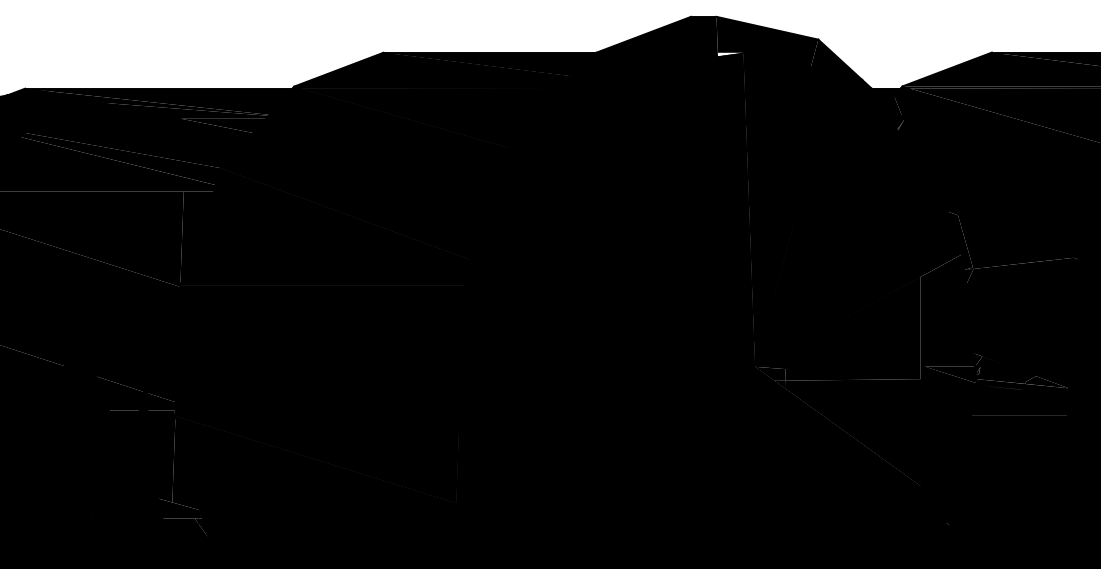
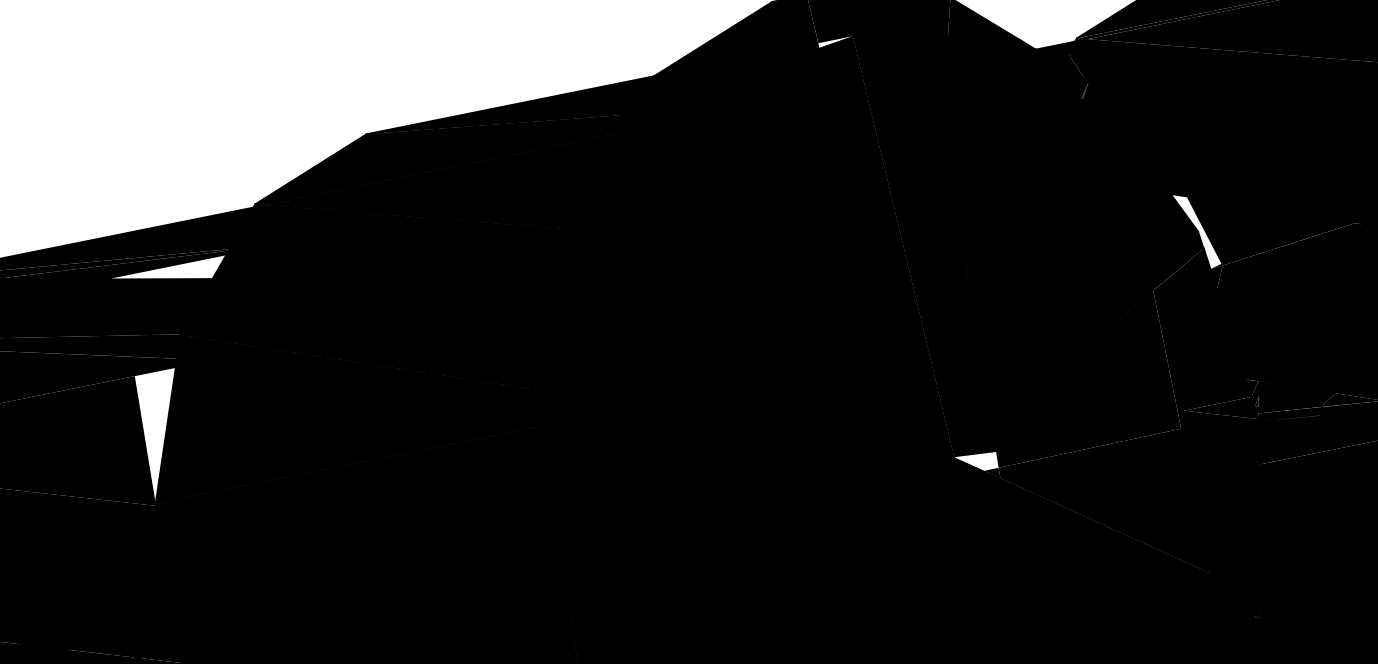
fill: (223, 125) -> (170, 276), removed
fill: (197, 238) -> (166, 435), removed
fill: (959, 240) -> (1195, 230), removed
fill: (769, 373) -> (975, 462), removed

